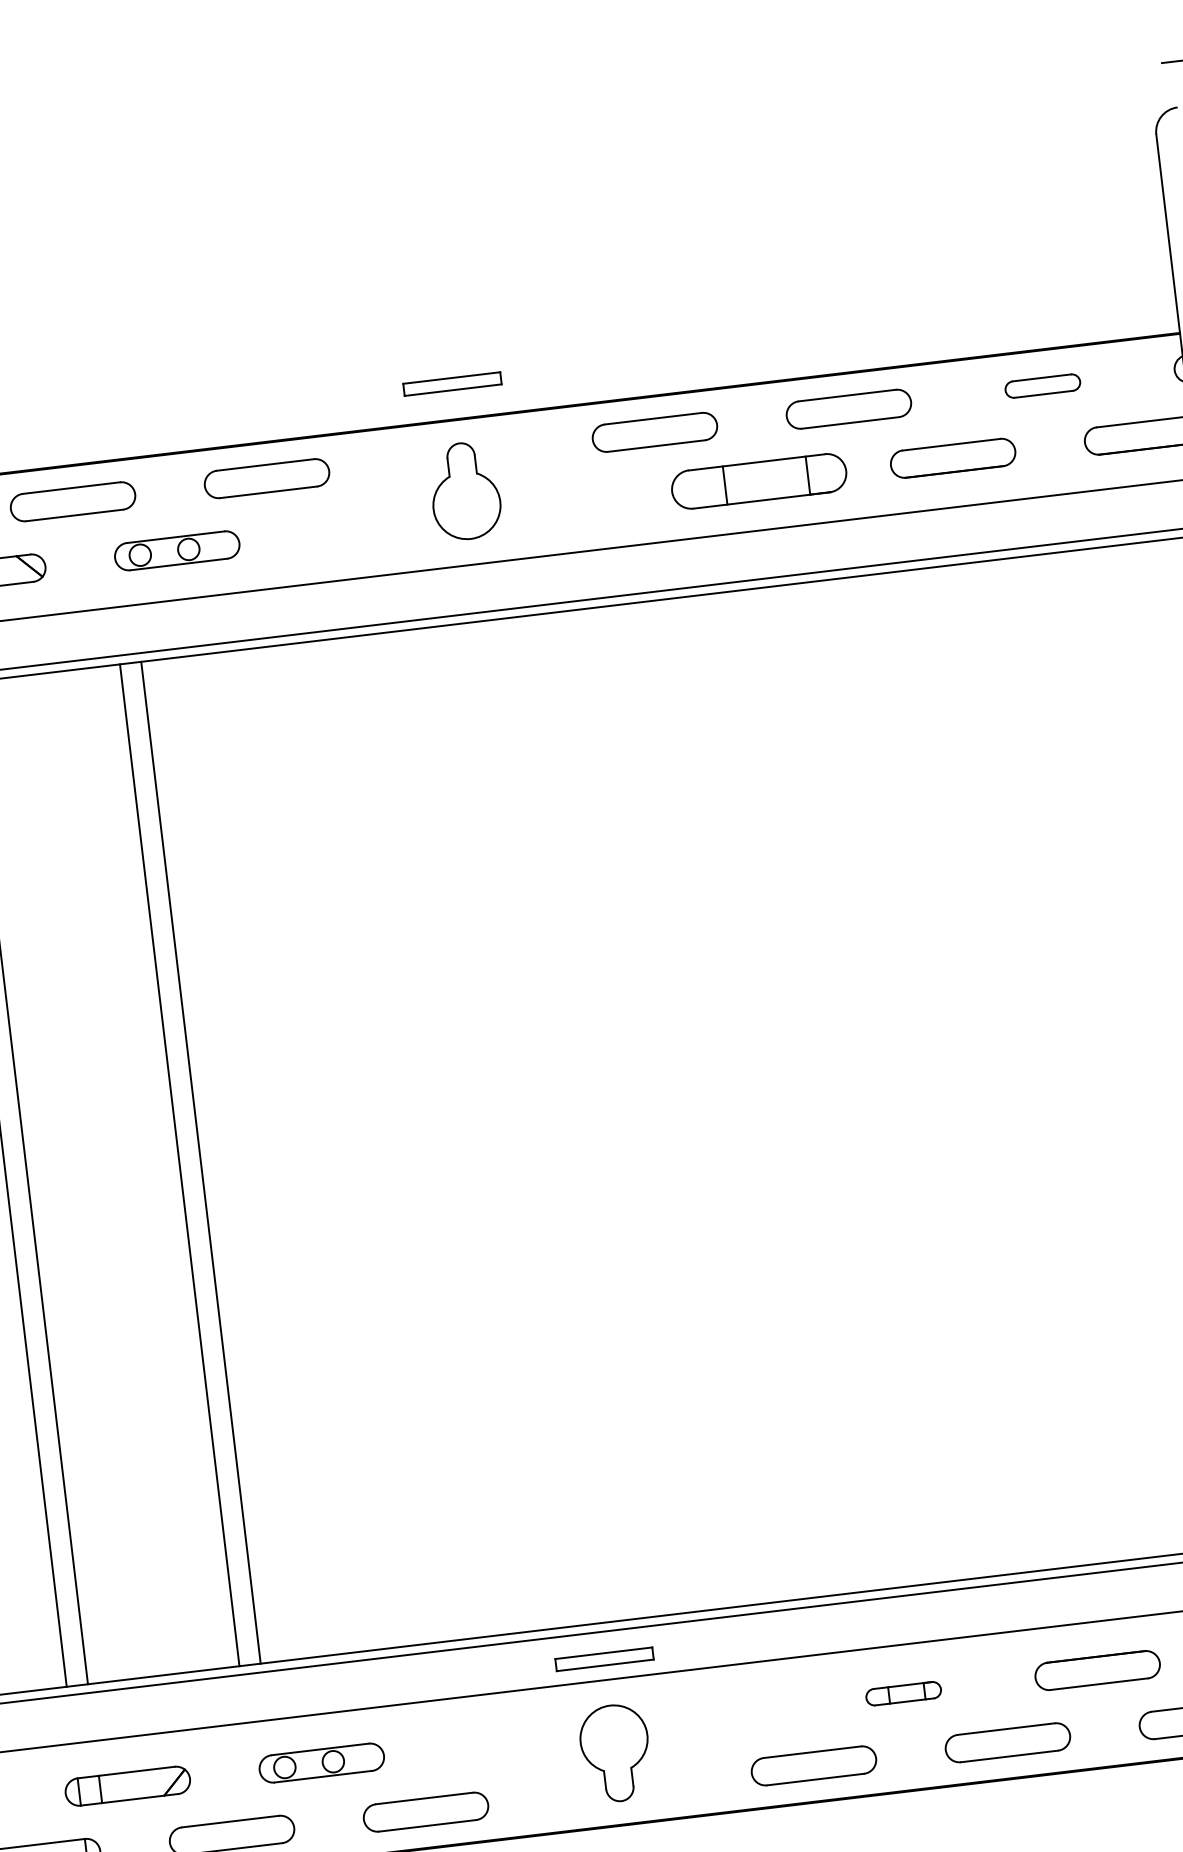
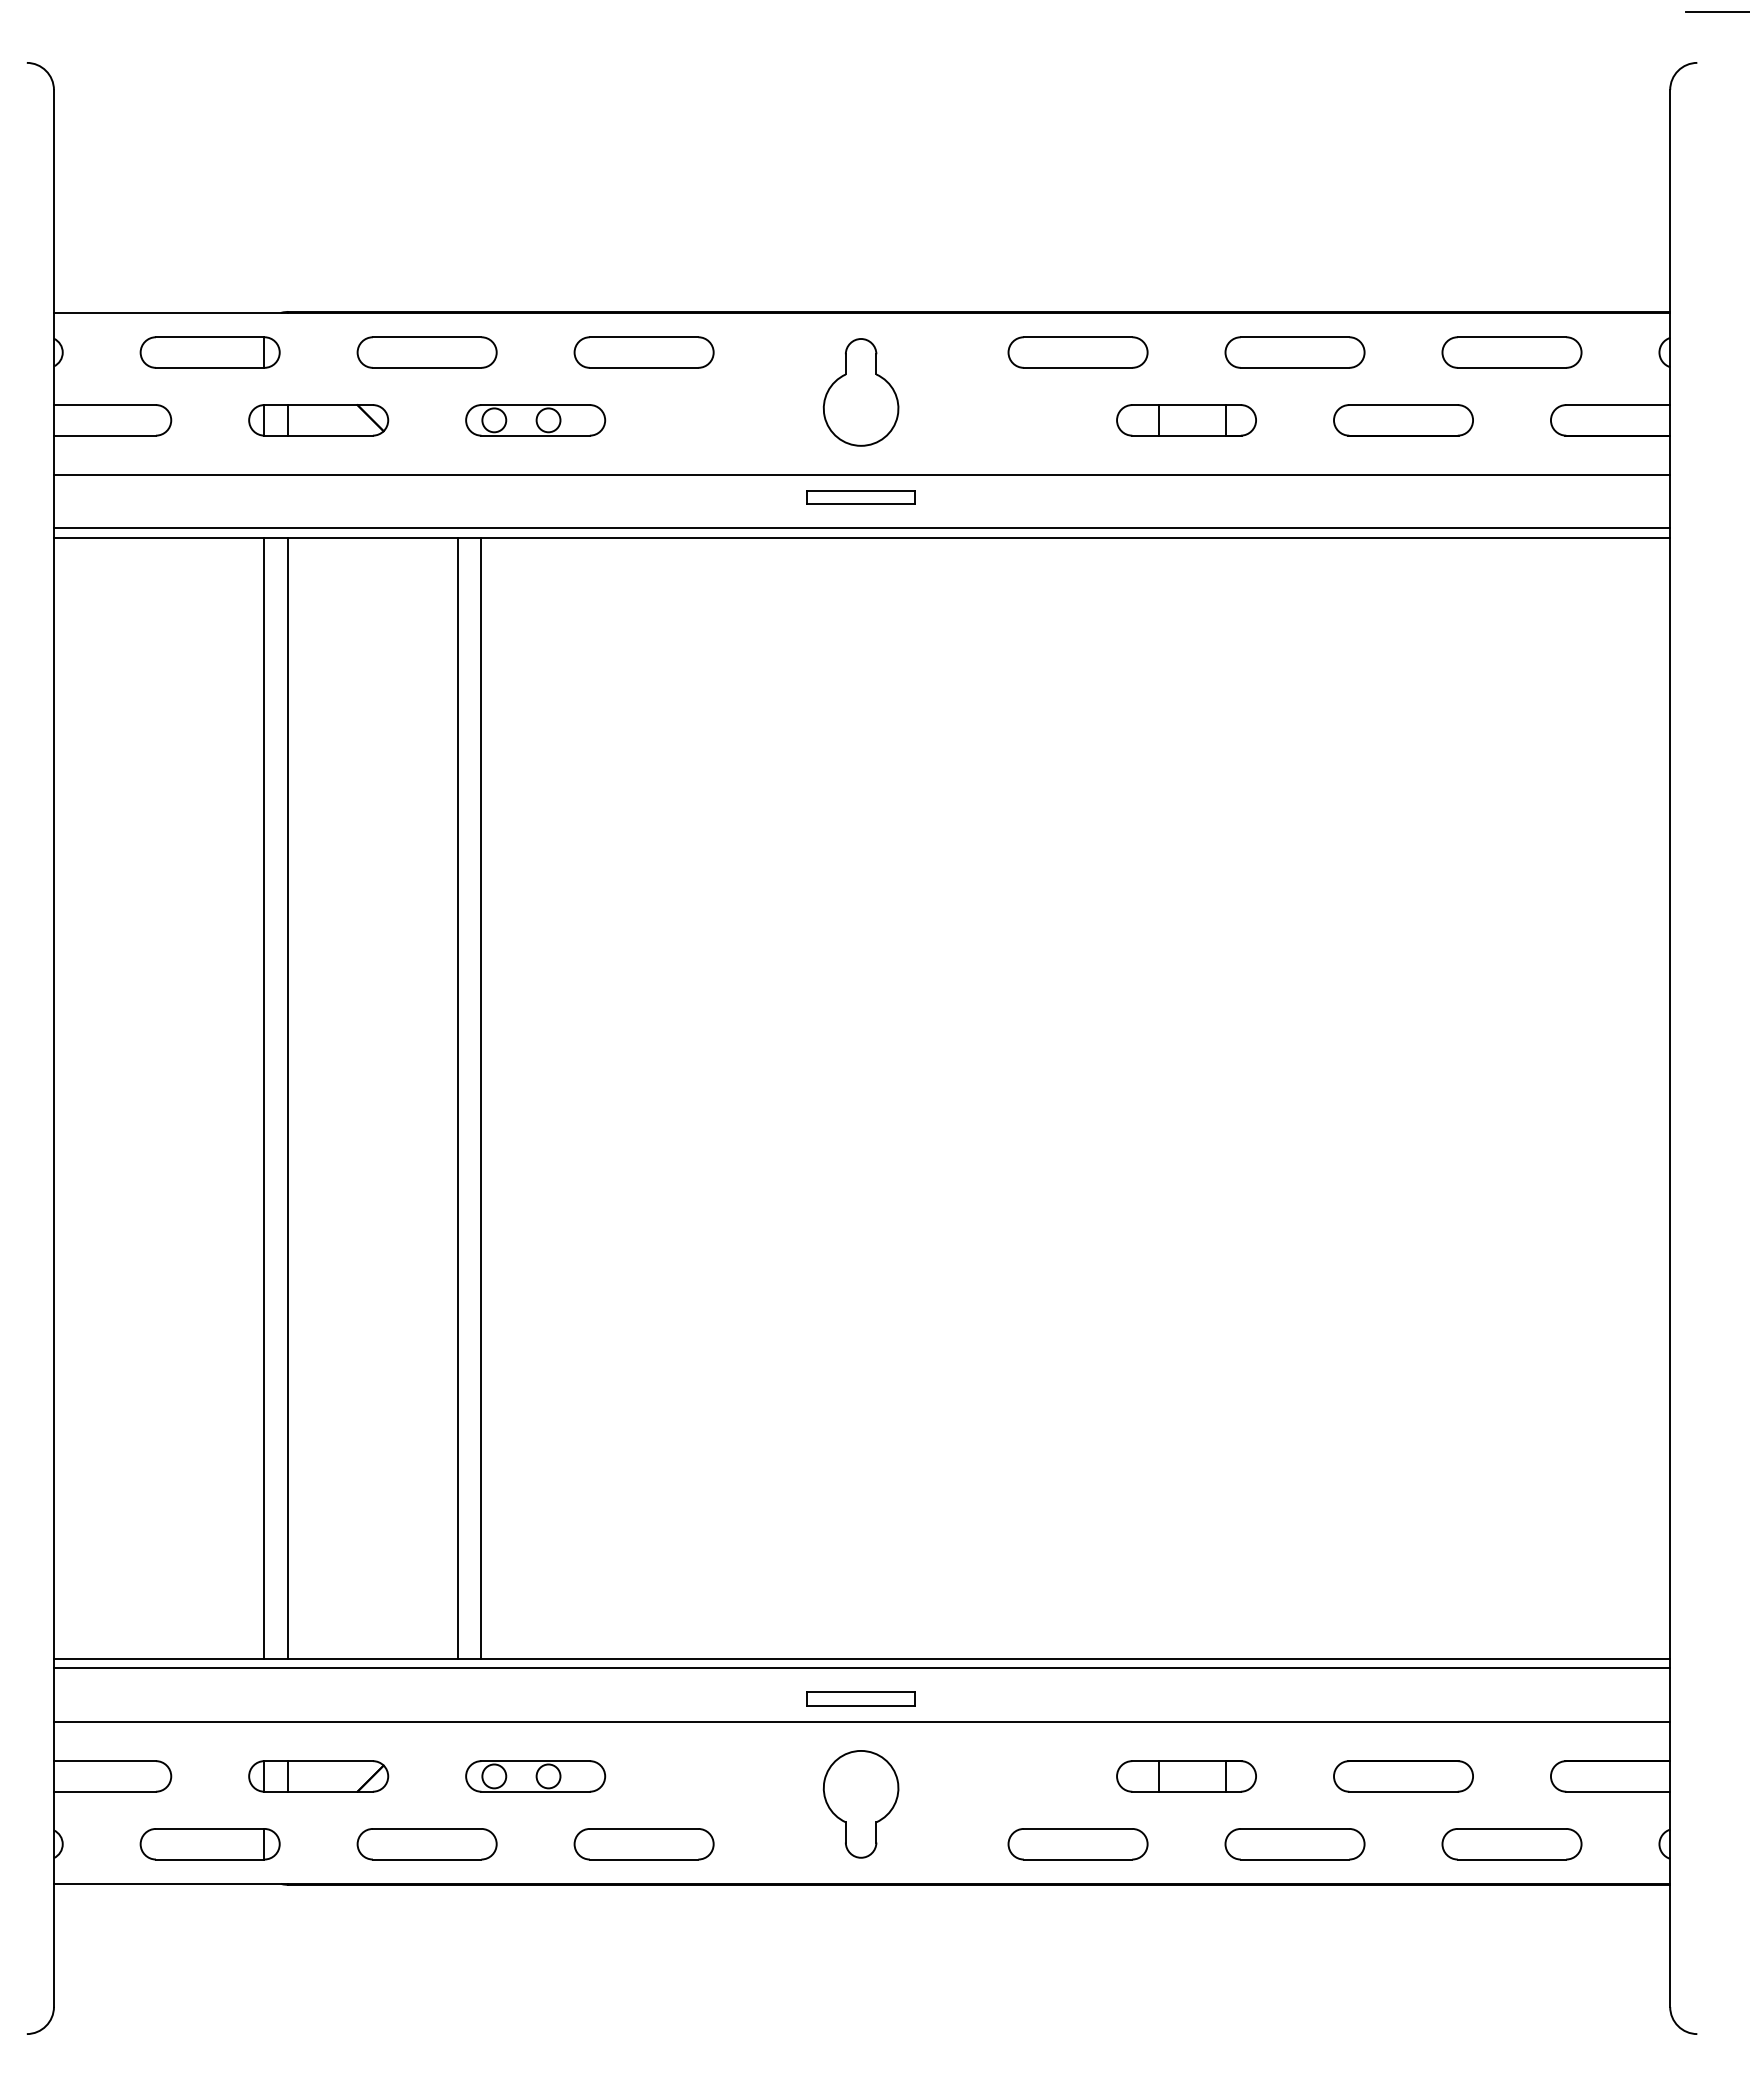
part: (451, 384) -> (860, 497), moved
part: (1042, 386) -> (1511, 352), size x1.67
part: (759, 481) -> (1186, 420), size x0.71
part: (903, 1693) -> (1186, 1776), size x1.67

